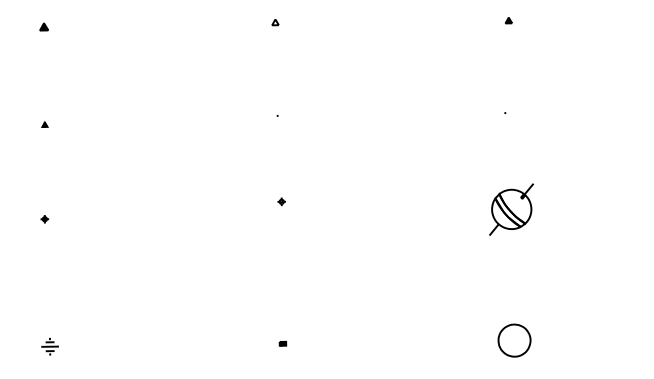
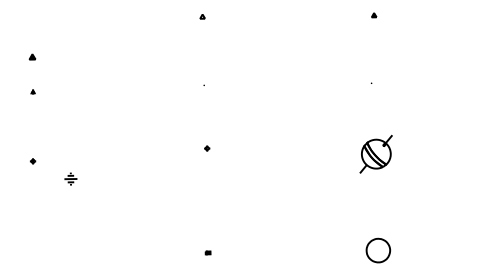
part: (44, 26) -> (32, 56), moved
part: (49, 345) -> (70, 178), moved

